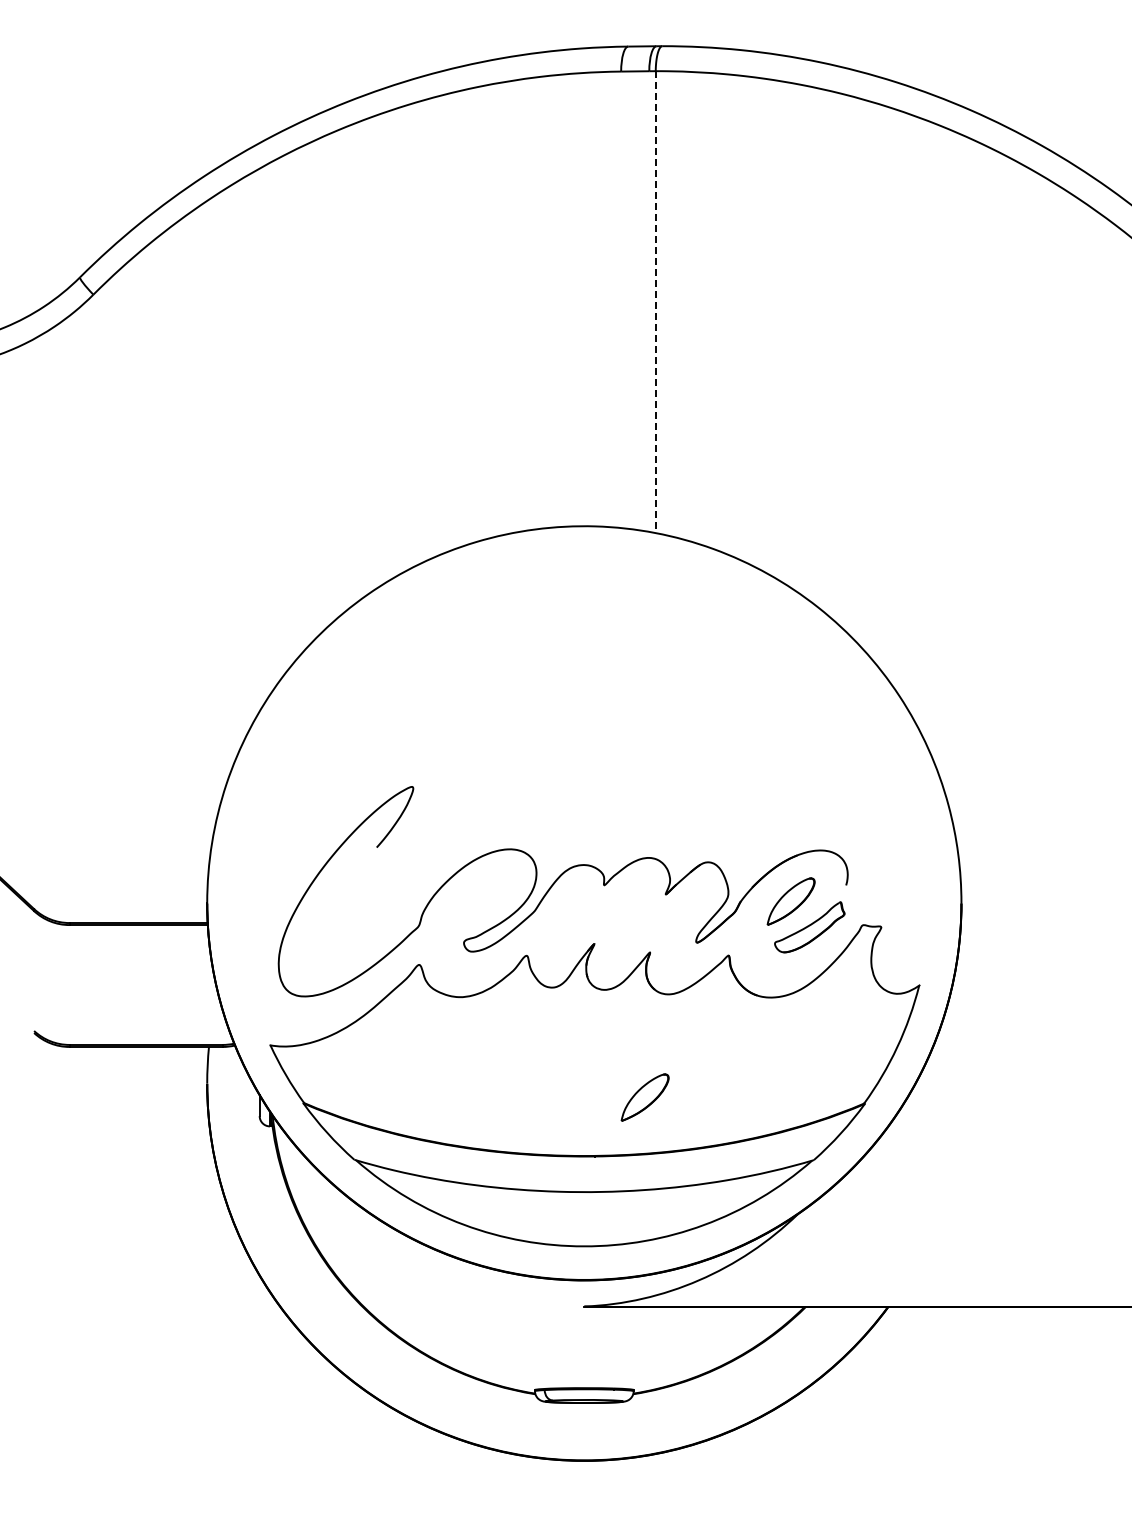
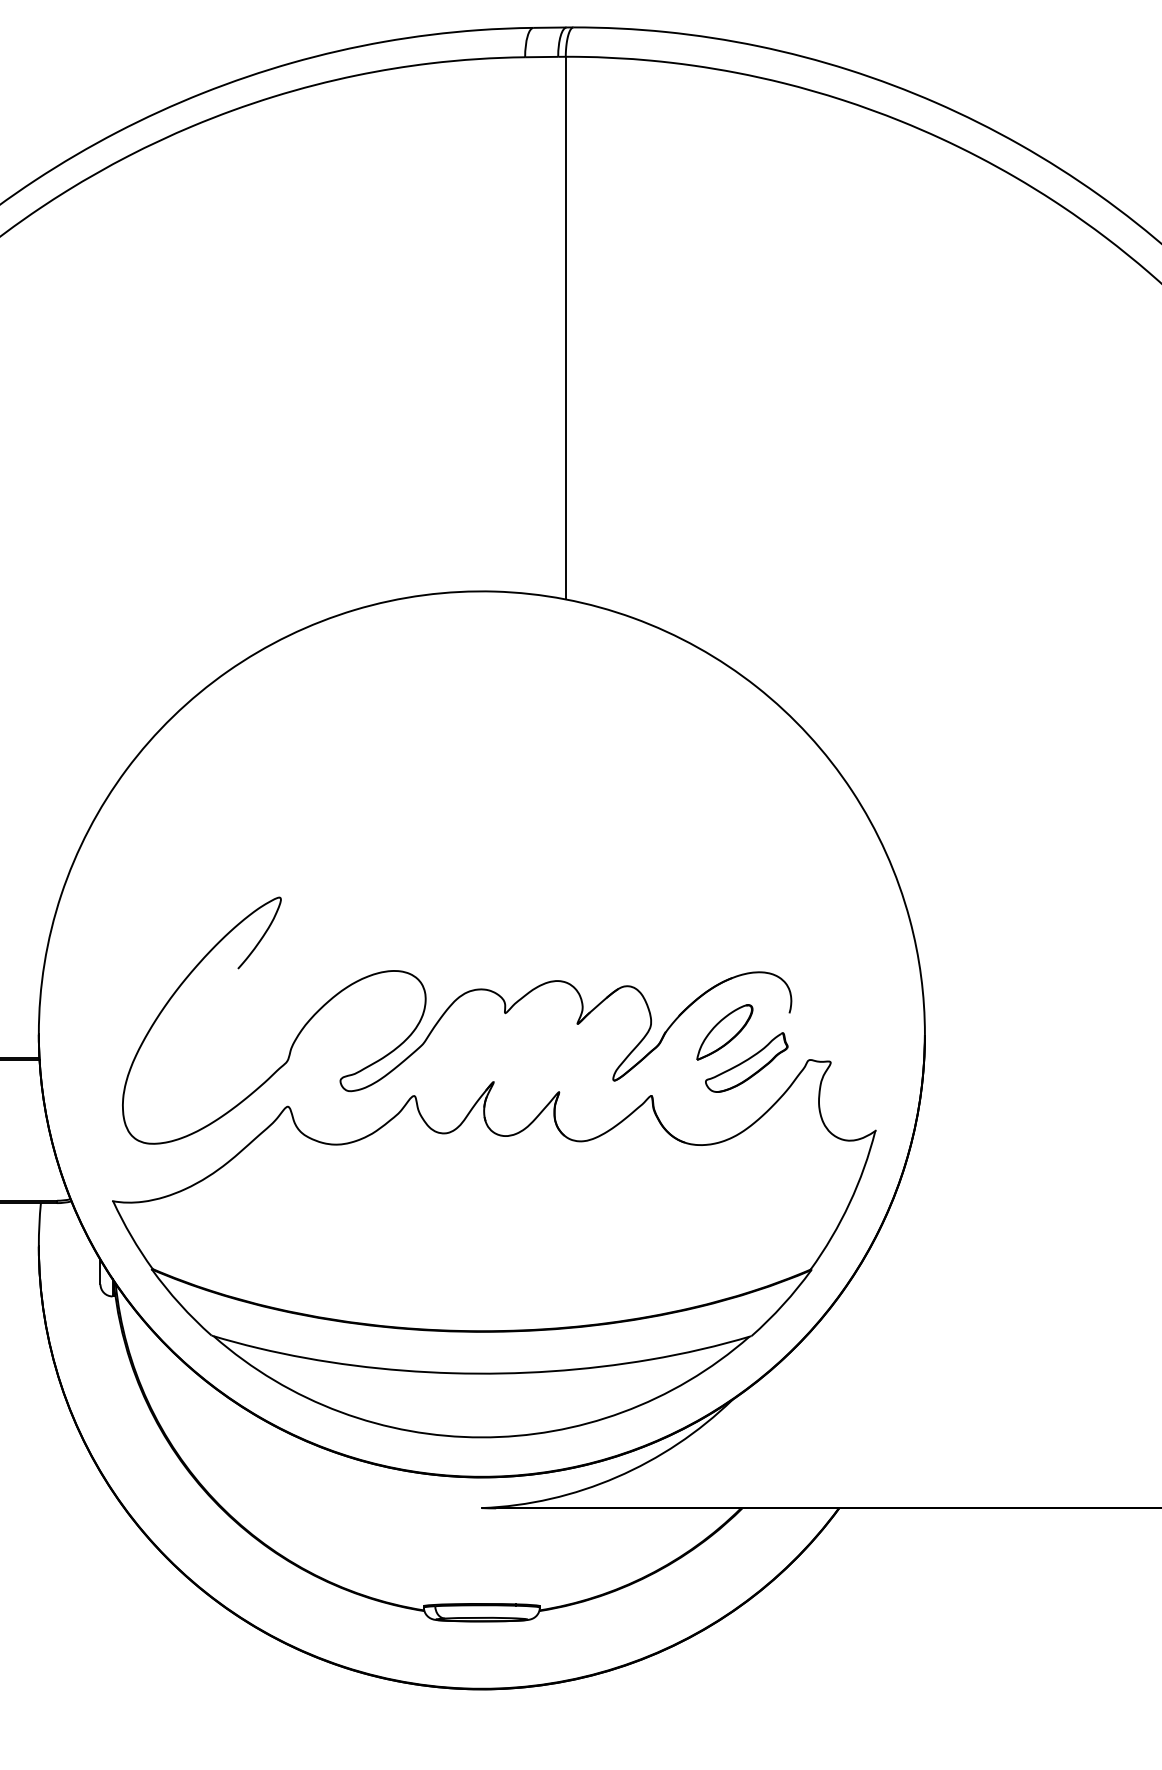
line: (655, 302) -> (565, 328), dashed -> solid
part: (644, 1097) -> (552, 1262), removed

